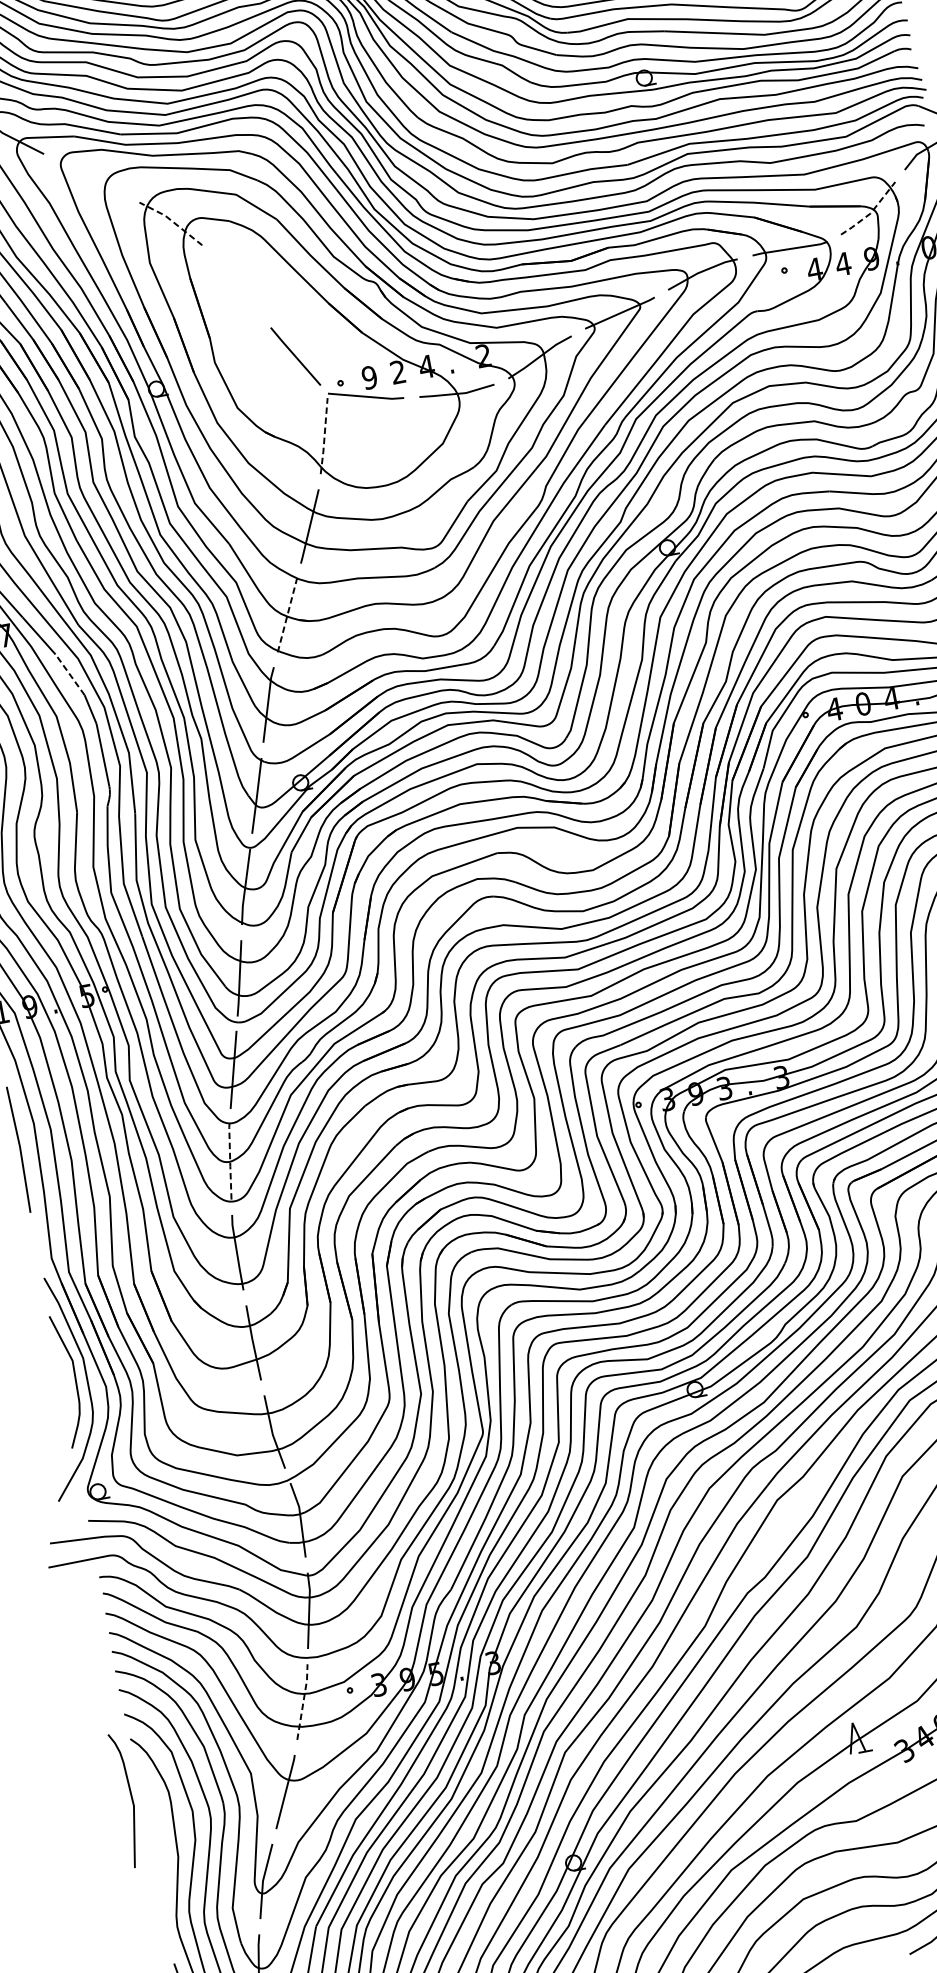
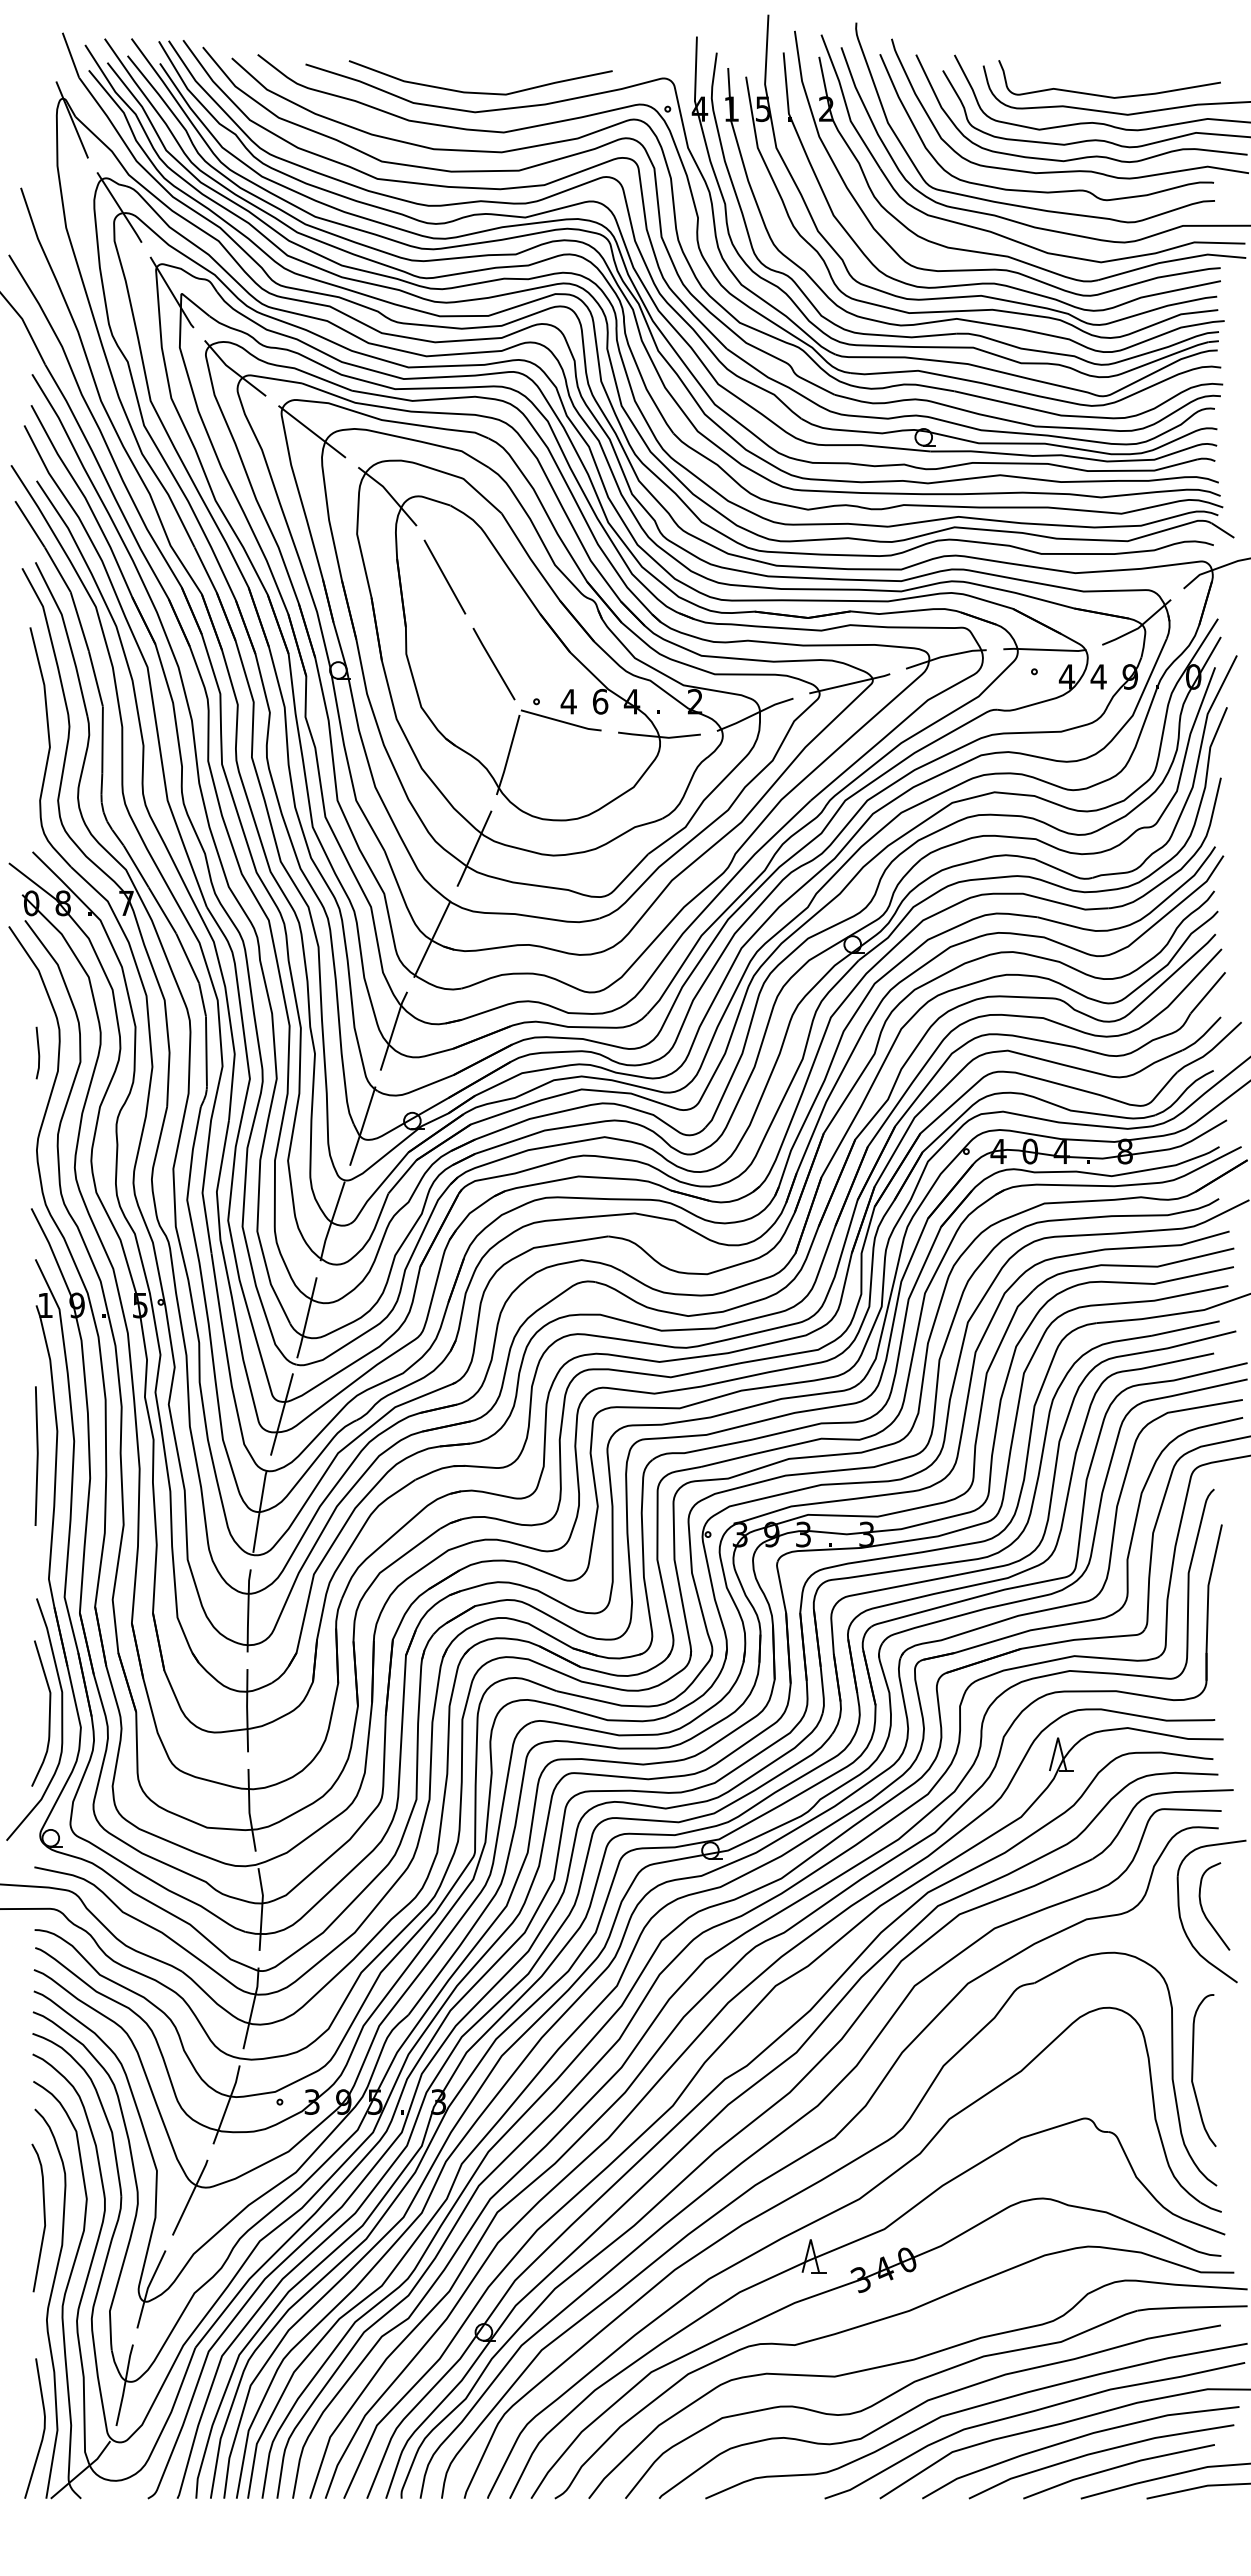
line: (91, 178) -> (312, 431), added
line: (870, 212) -> (1138, 627), dashed -> solid
line: (172, 221) -> (389, 494), dashed -> solid
line: (235, 286) -> (444, 576), added
text: (398, 372) -> (600, 701), 2 -> 6
text: (369, 377) -> (568, 701), 9 -> 4
line: (324, 436) -> (508, 755), dashed -> solid
line: (287, 615) -> (432, 939), dashed -> solid
line: (69, 674) -> (187, 958), dashed -> solid
line: (230, 1161) -> (259, 1511), dashed -> solid
line: (303, 1700) -> (228, 2103), dashed -> solid
curve: (131, 1798) -> (43, 2217), moved

